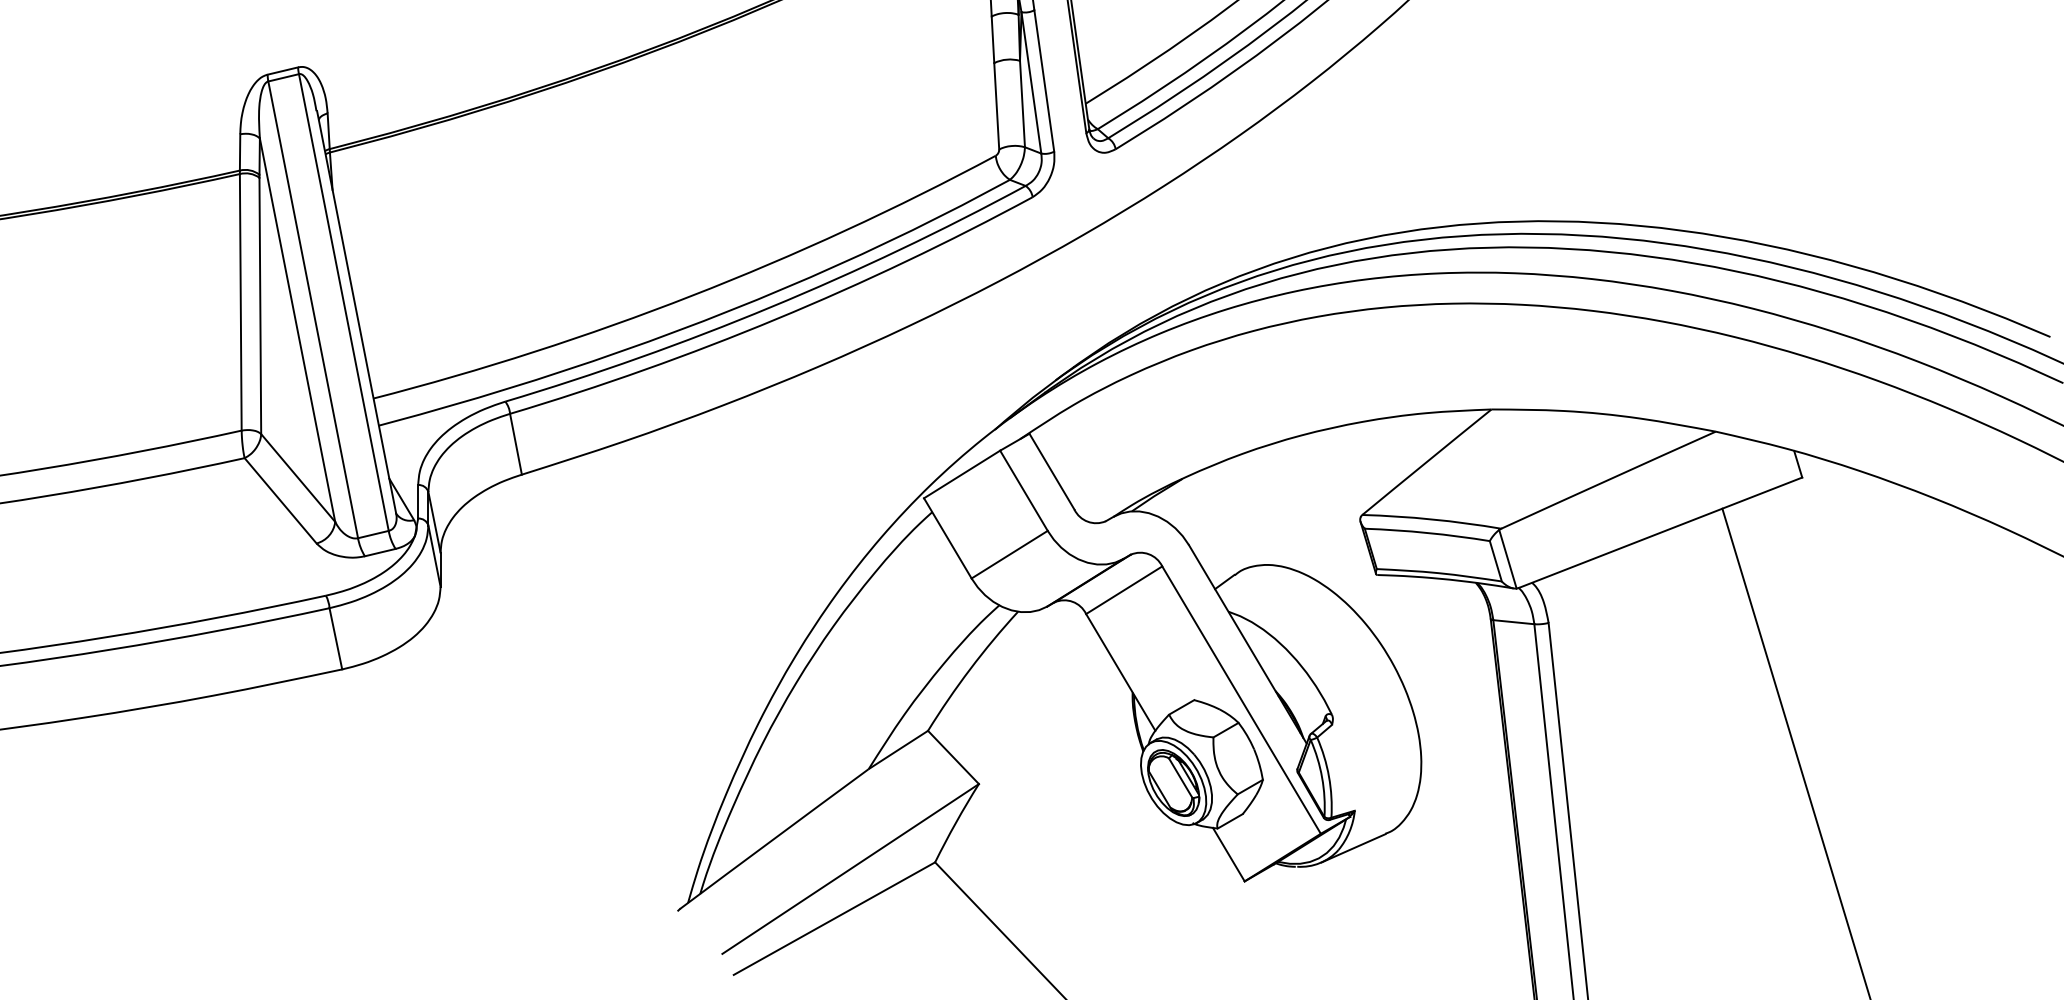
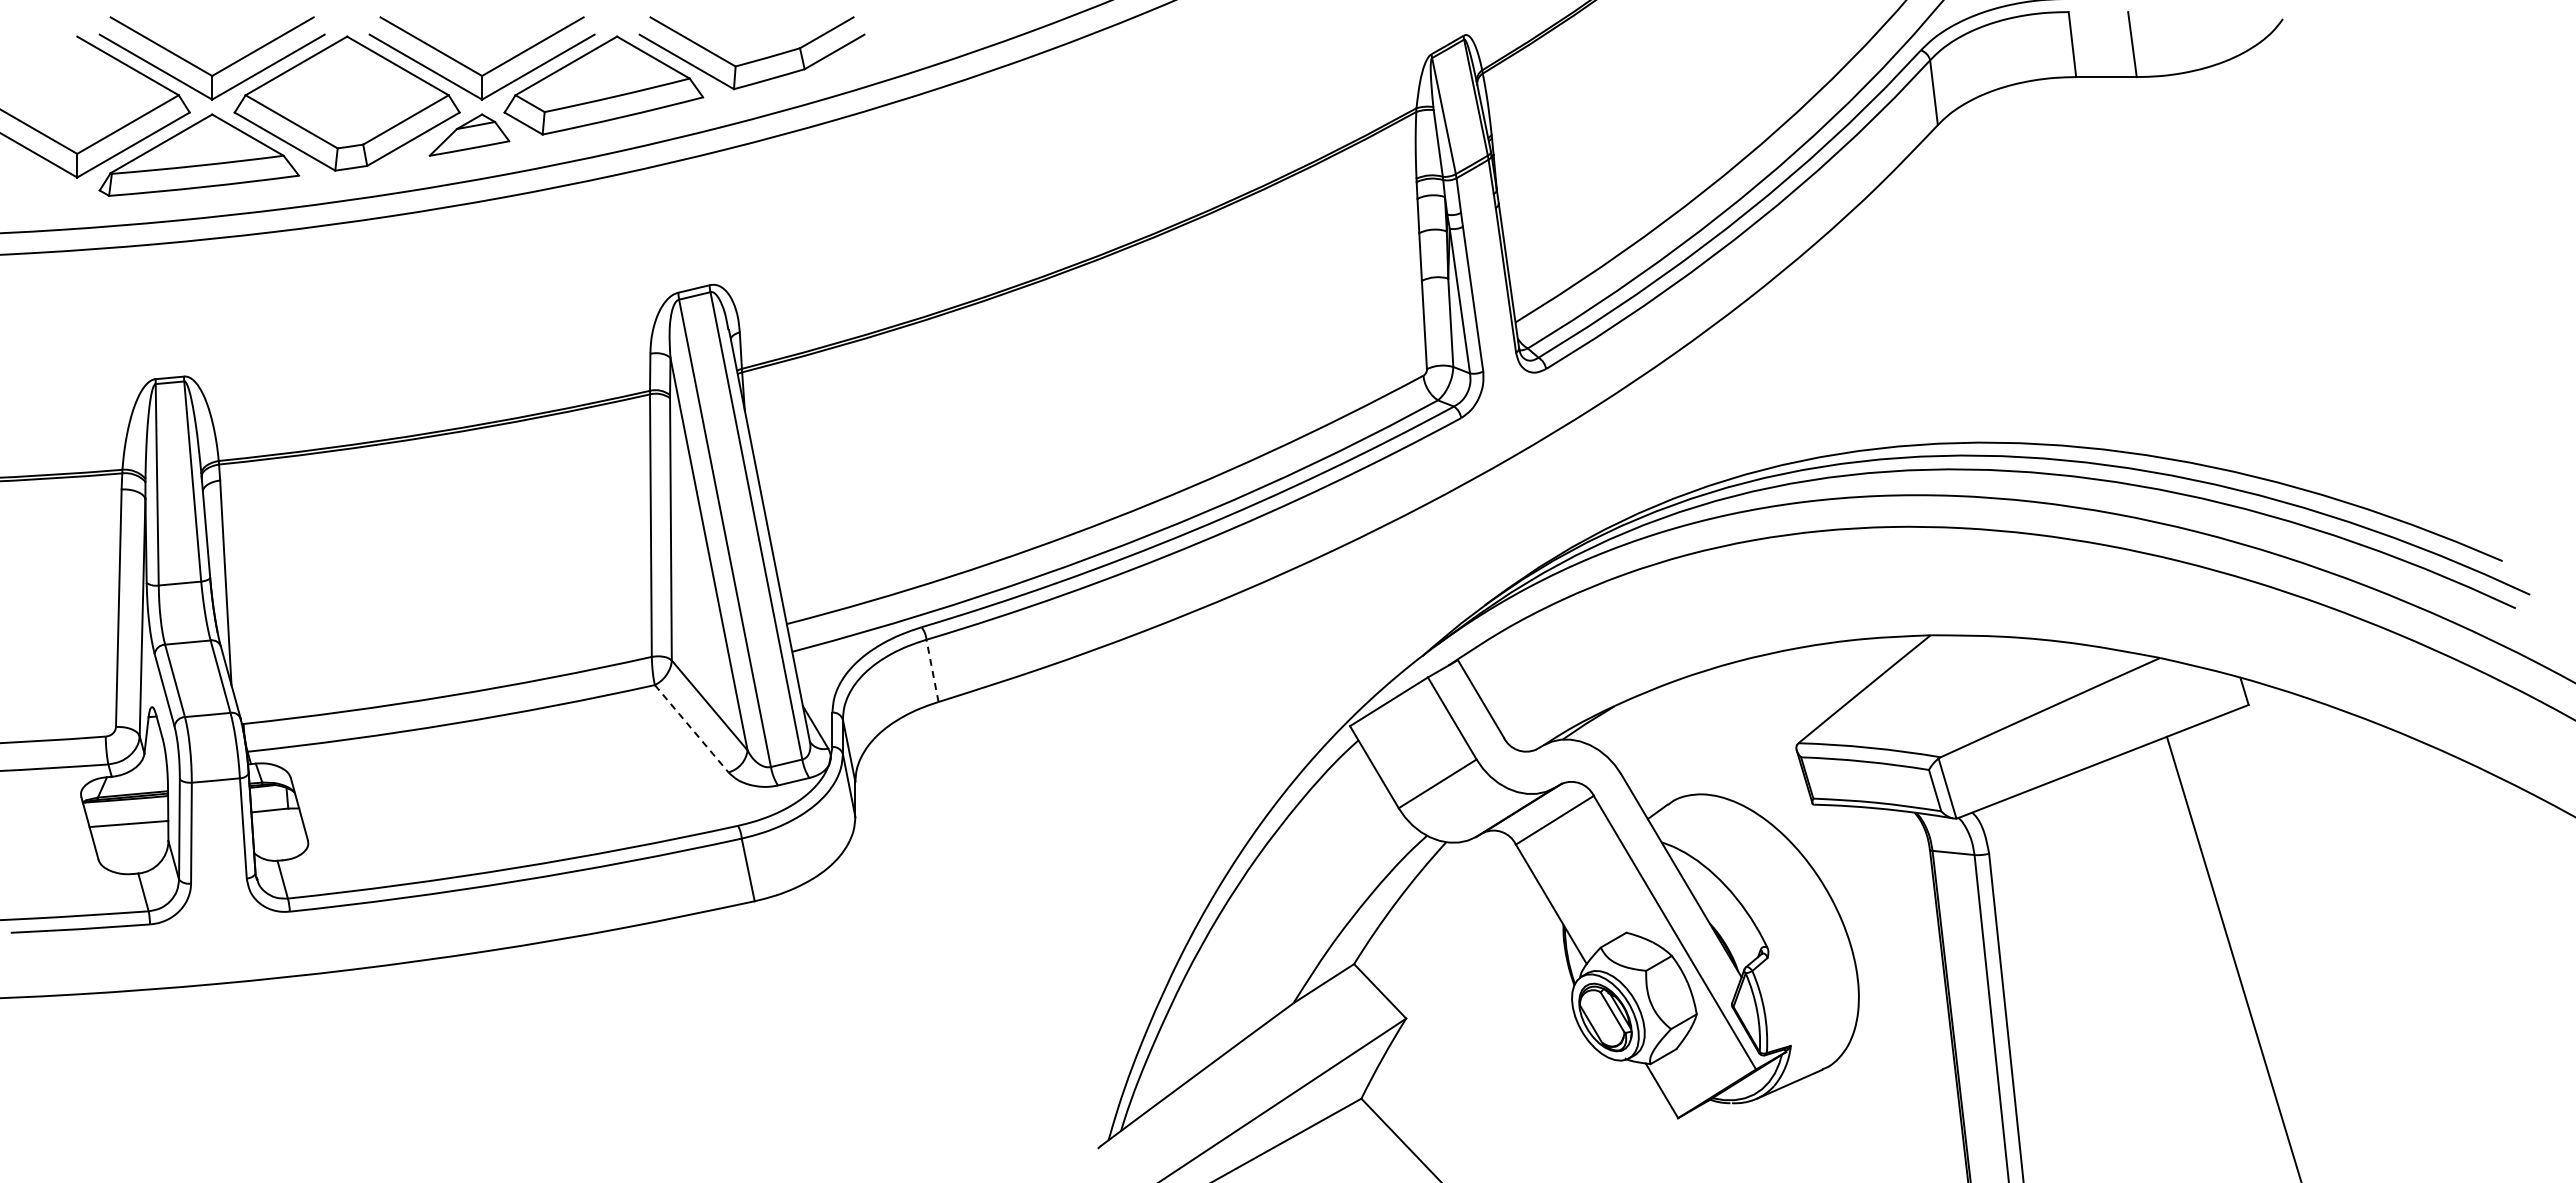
line: (515, 443) -> (932, 670), solid -> dashed
line: (281, 501) -> (692, 729), solid -> dashed

